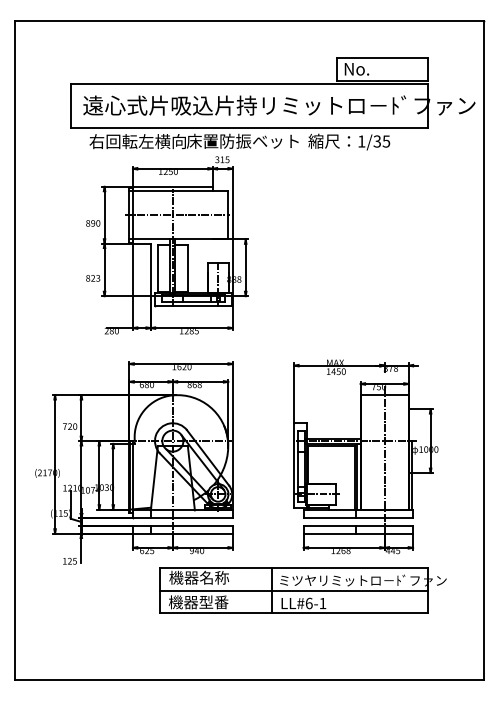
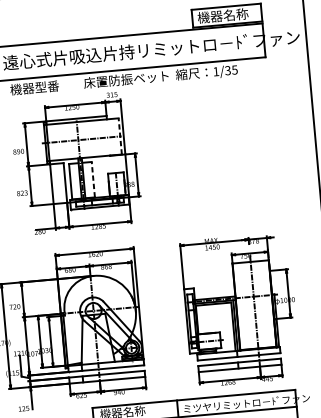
text: (376, 68) -> (222, 15), No. -> 機器名称
text: (137, 141) -> (46, 86), 右回転左横向 -> 機器型番
line: (228, 215) -> (120, 136), solid -> dashed
line: (187, 268) -> (93, 179), solid -> dashed

